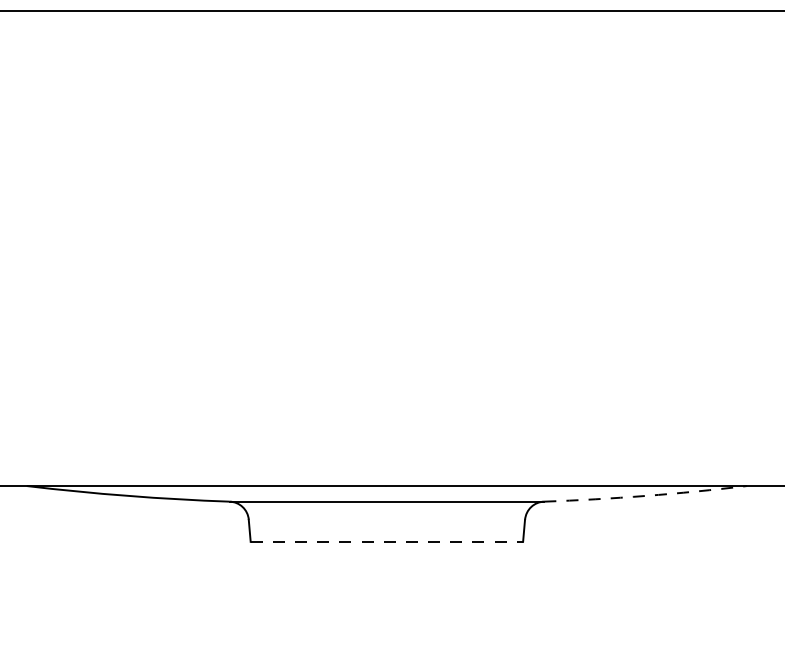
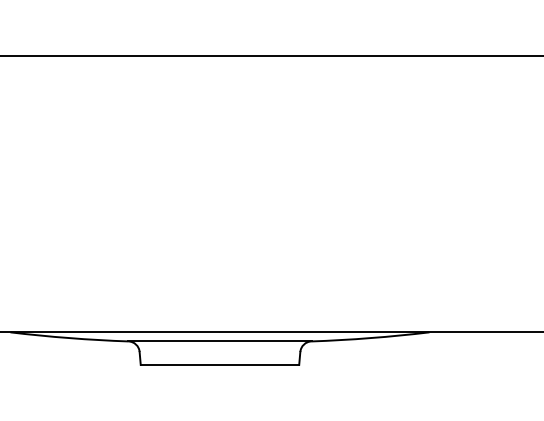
arc: (645, 496) -> (370, 338), dashed -> solid
line: (387, 541) -> (220, 364), dashed -> solid

